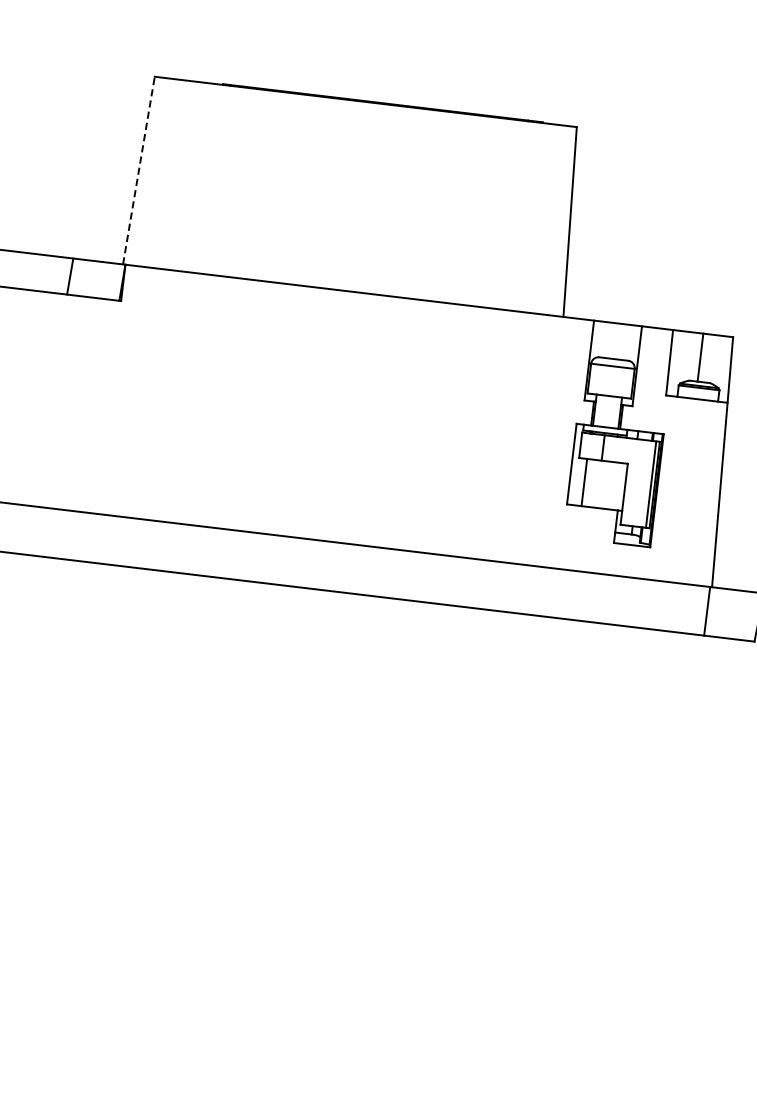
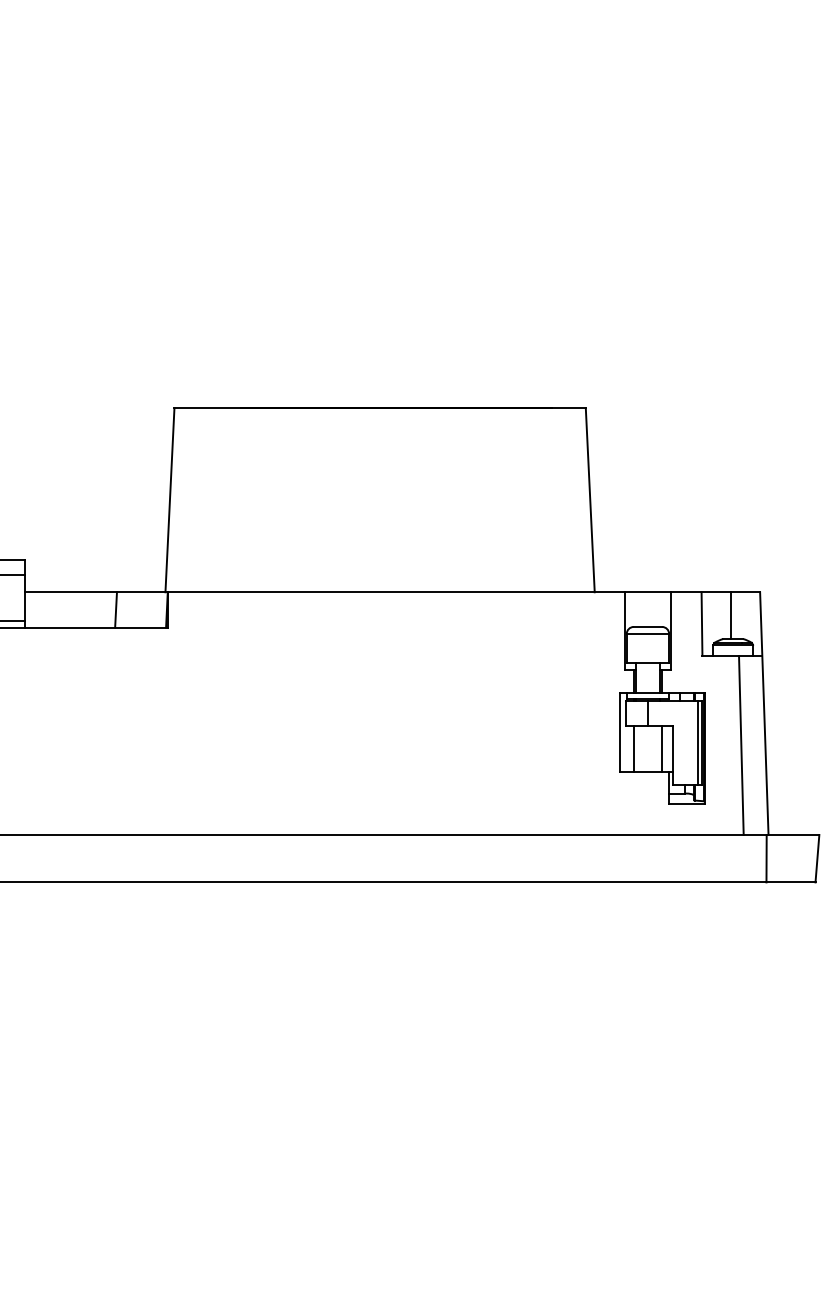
line: (138, 169) -> (169, 499), dashed -> solid
line: (613, 486) -> (662, 749), added
line: (695, 492) -> (741, 745), added

